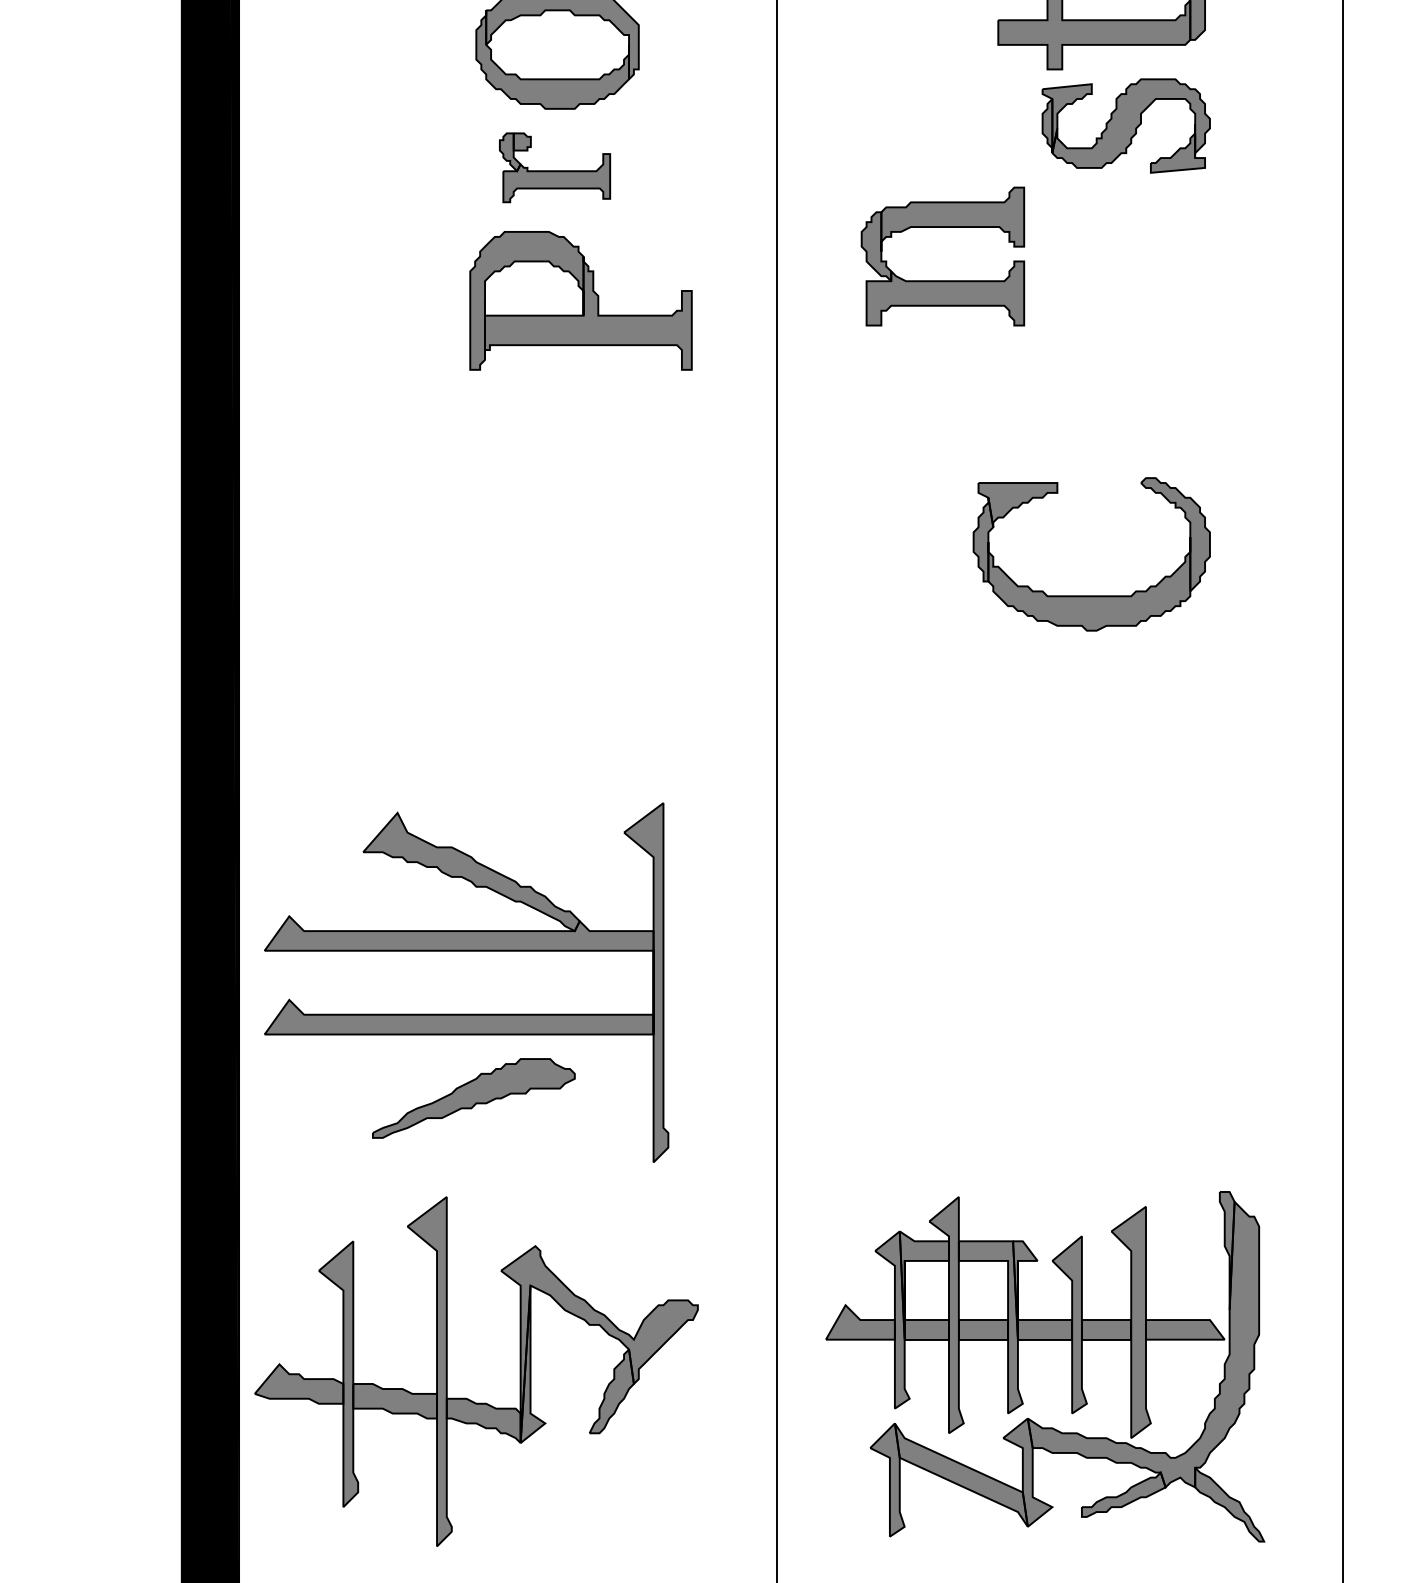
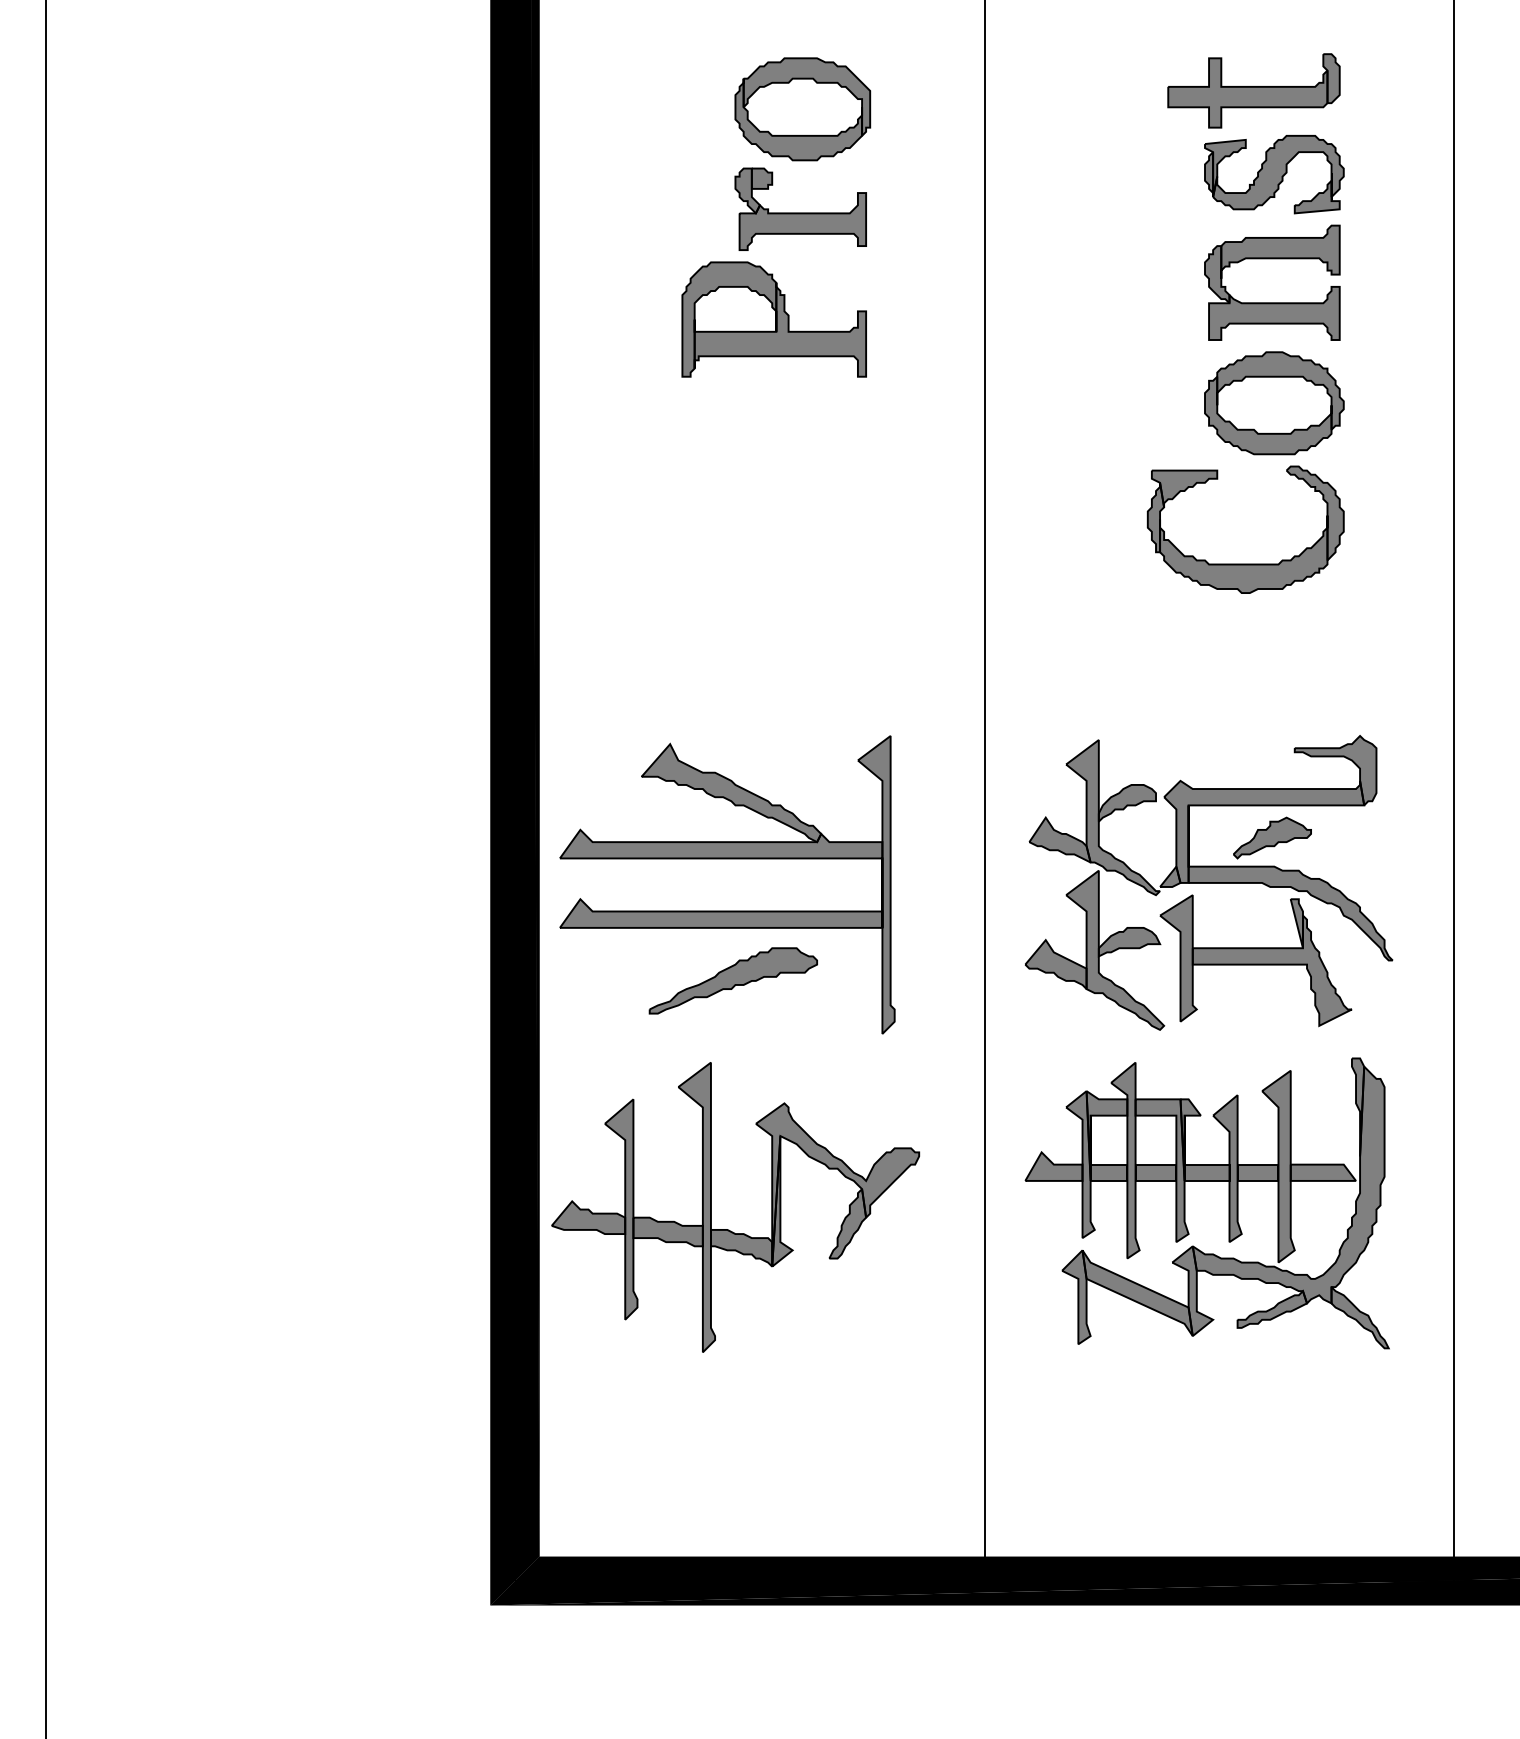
part: (554, 166) -> (800, 208), size x1.43
part: (943, 280) -> (1272, 302), moved
part: (580, 300) -> (773, 319), moved
part: (1126, 402) -> (1274, 403), added
part: (1048, 979) -> (1209, 882), added

